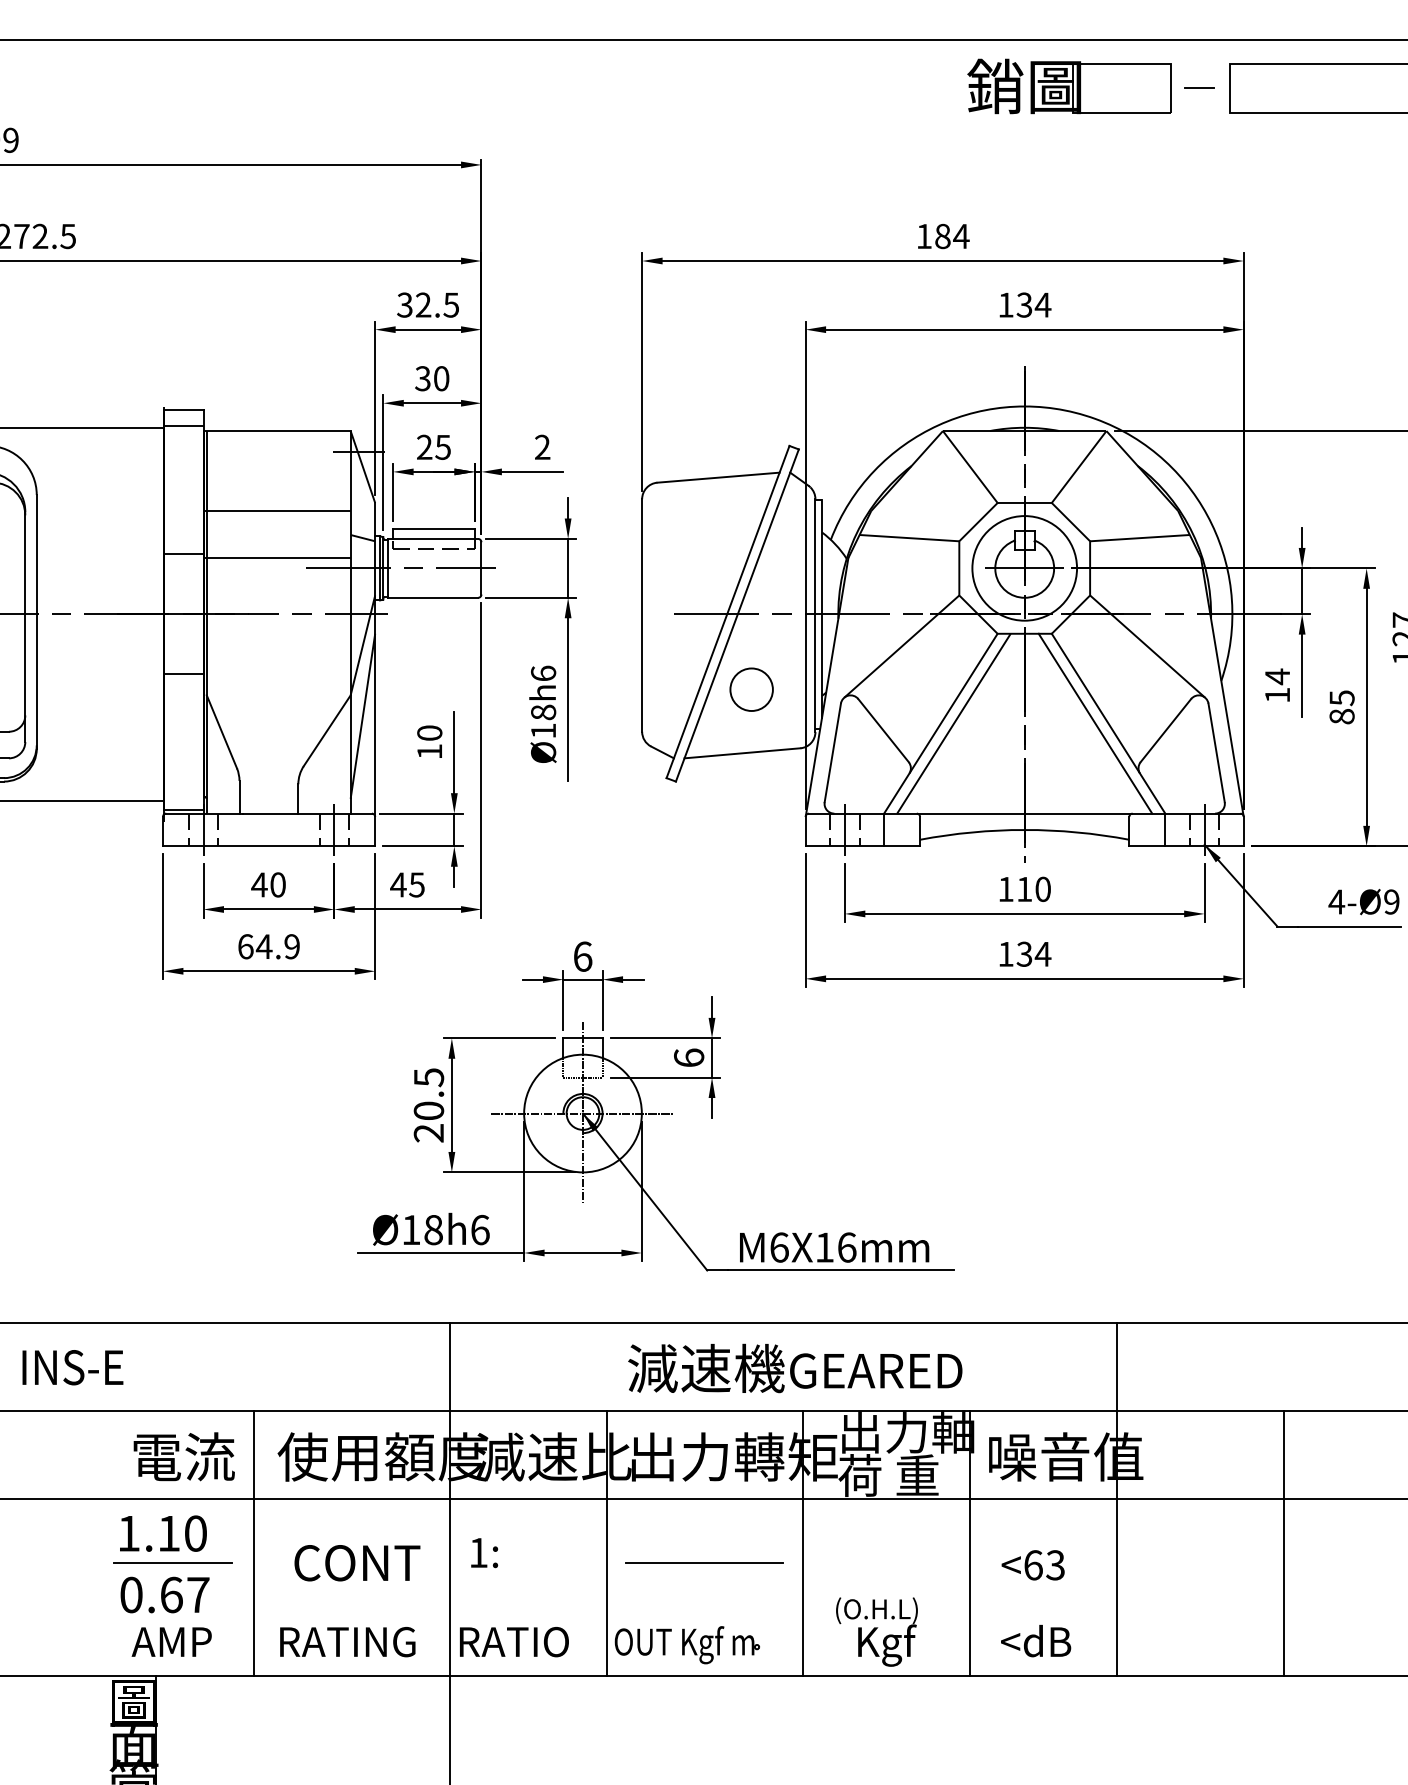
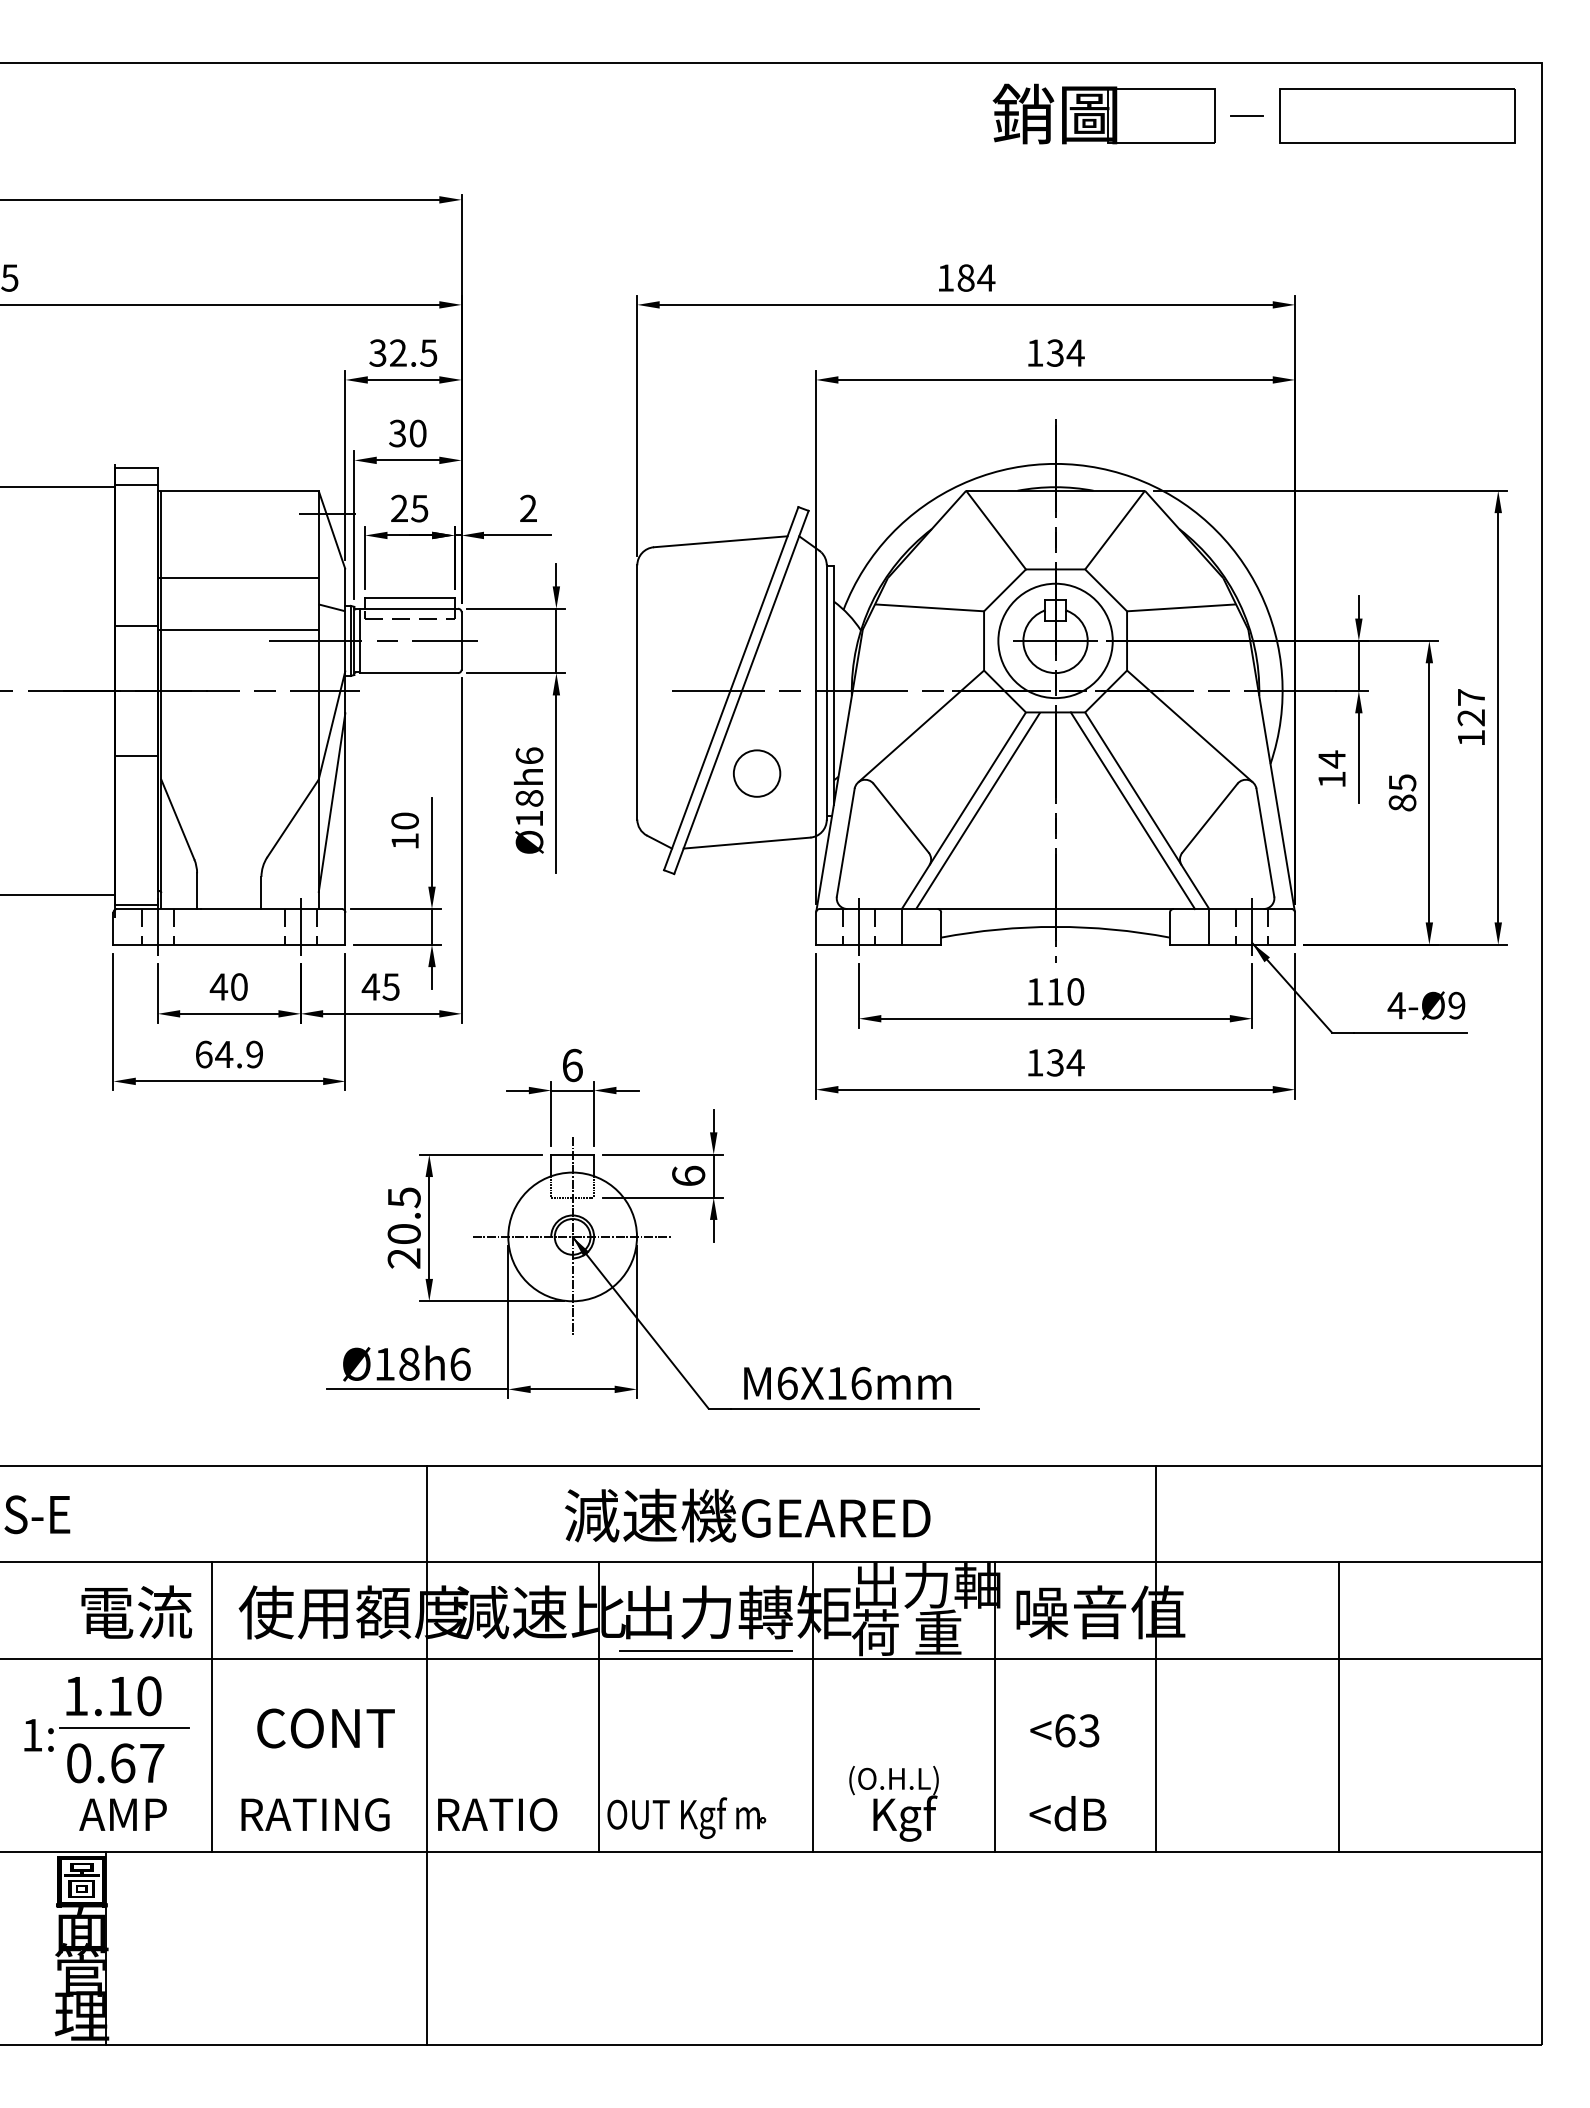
text: (795, 1368) -> (747, 1515), moved
text: (484, 1553) -> (38, 1735), moved
line: (704, 1562) -> (705, 1650), moved

